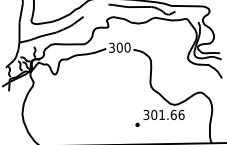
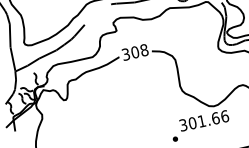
text: (127, 47) -> (144, 50), 300 -> 308

